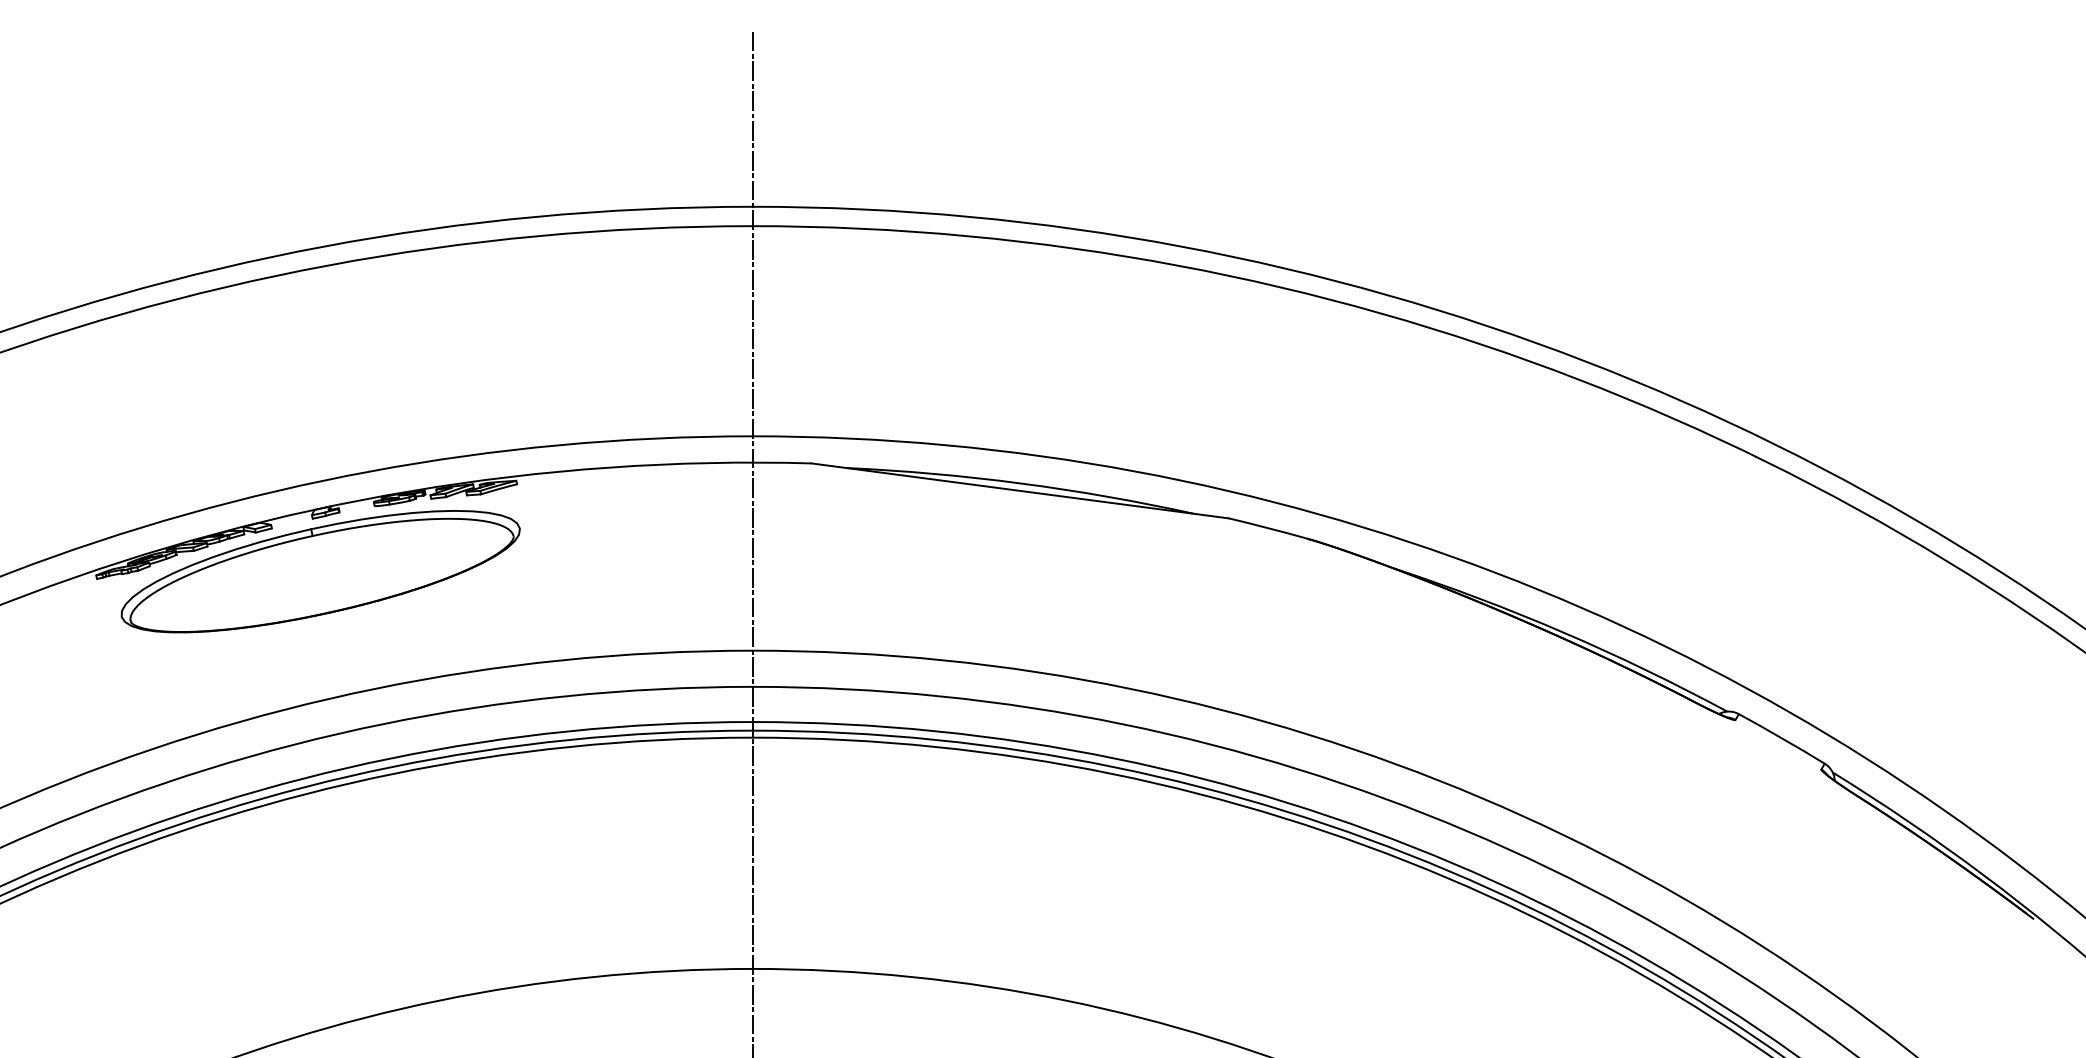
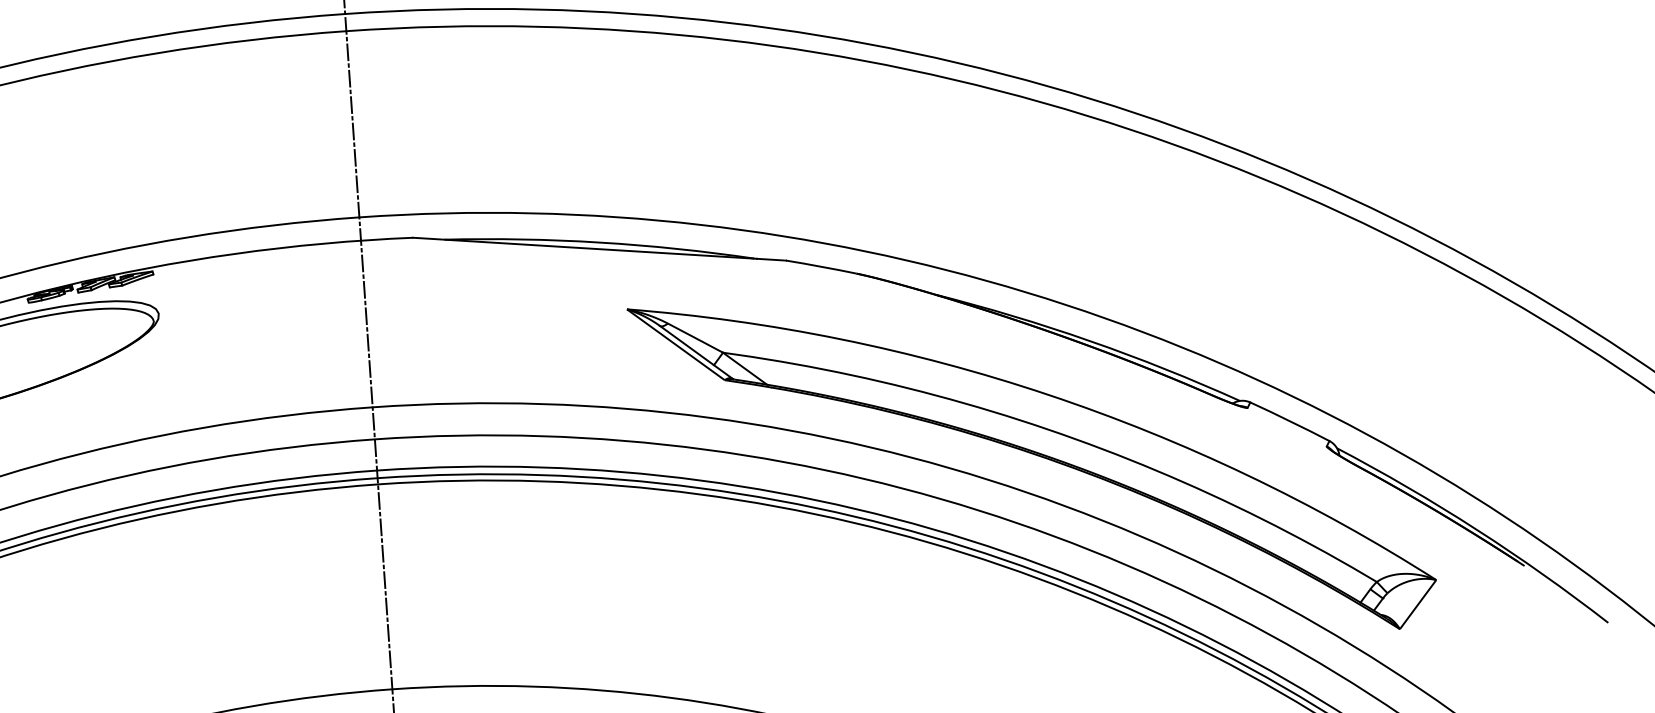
part: (1494, 757) -> (1036, 456), added

